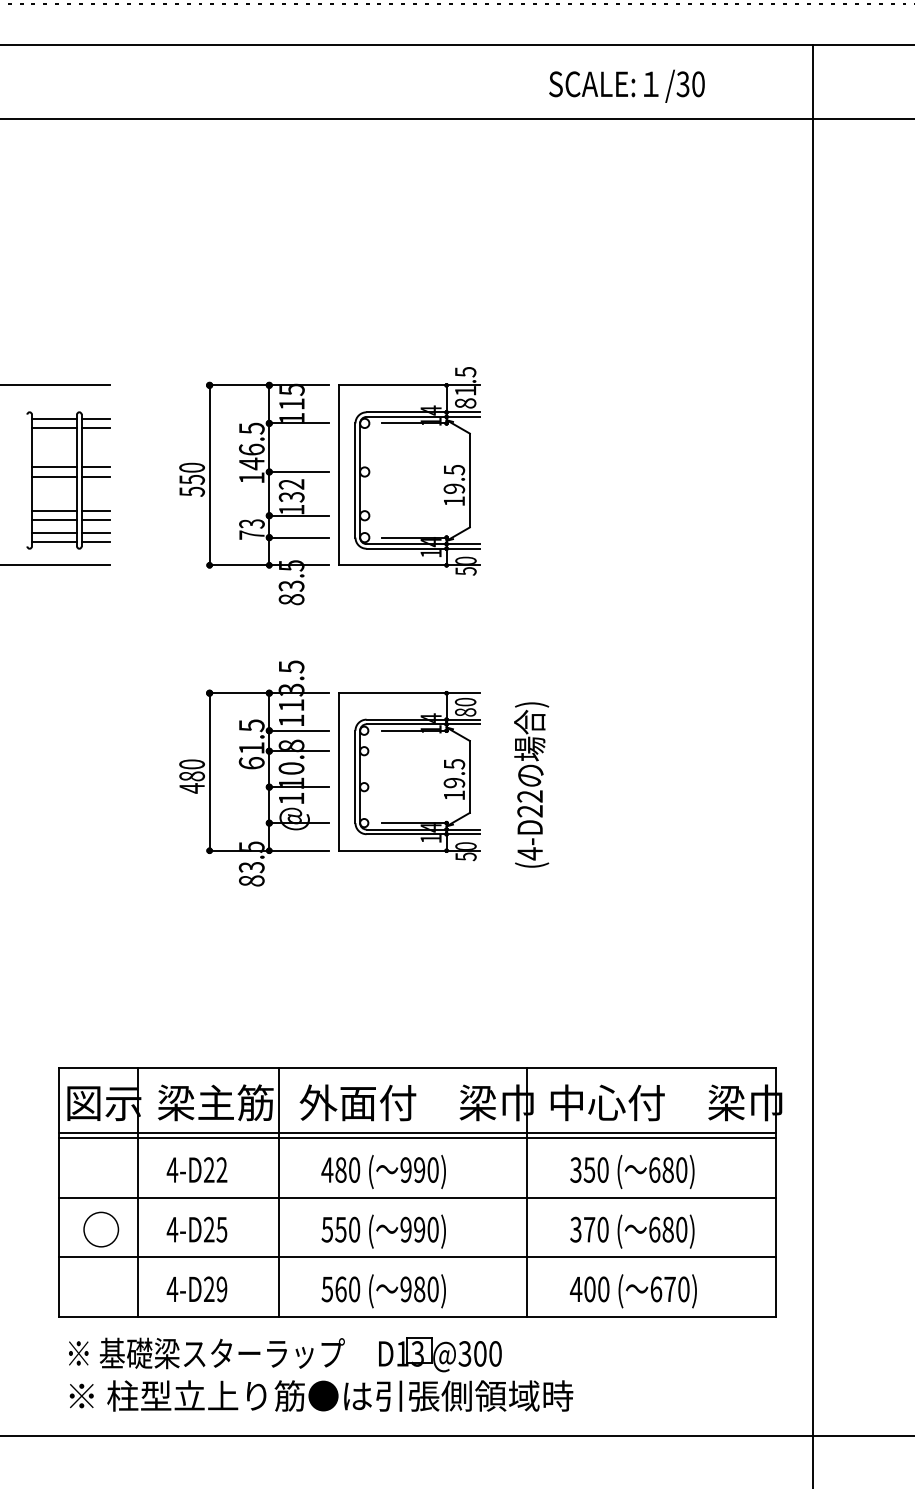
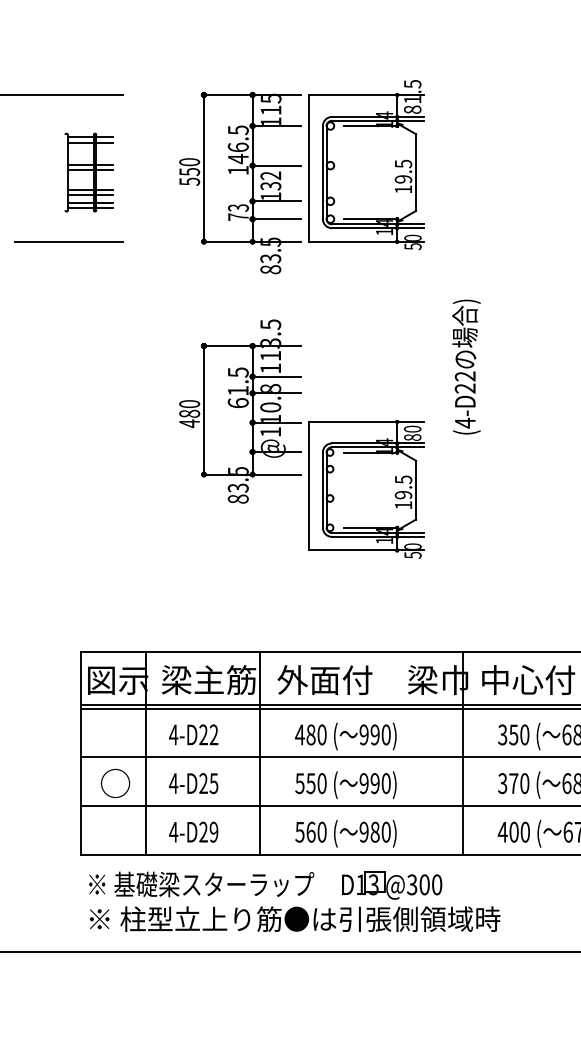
part: (68, 480) -> (88, 172), size x0.7
part: (409, 776) -> (366, 489), moved
text: (531, 784) -> (466, 366), moved

